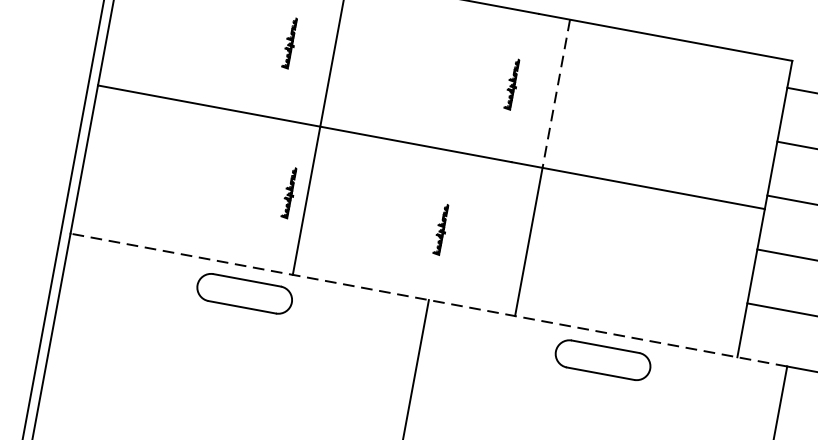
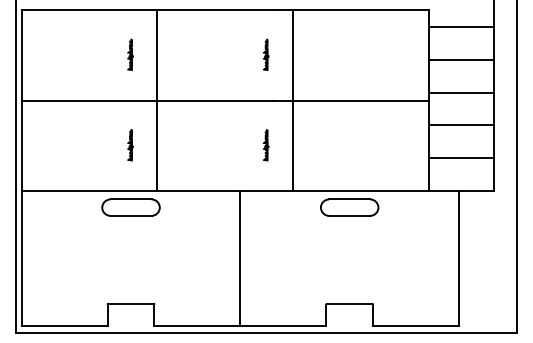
line: (555, 95) -> (292, 56), dashed -> solid
part: (289, 193) -> (130, 145), moved
part: (442, 230) -> (266, 145), moved
line: (429, 300) -> (240, 191), dashed -> solid

